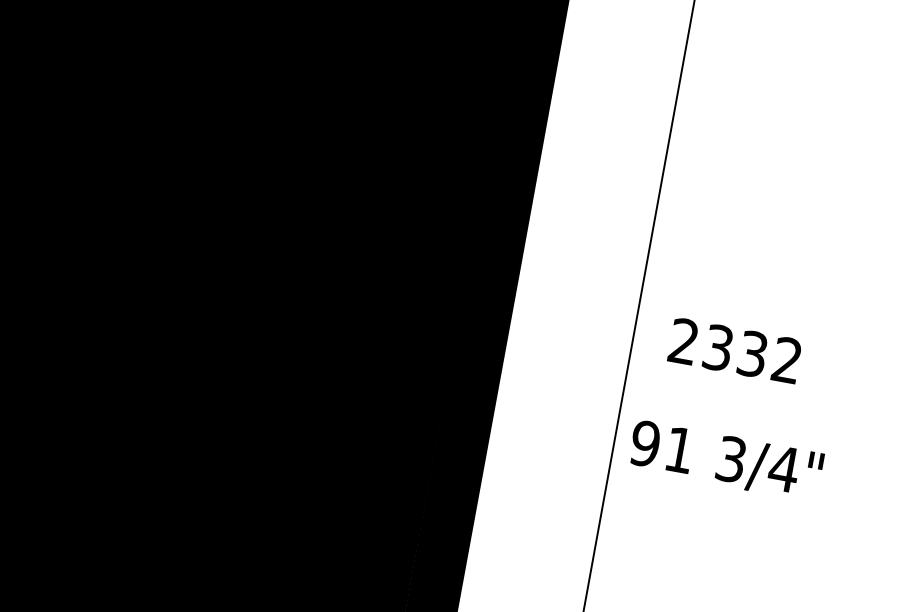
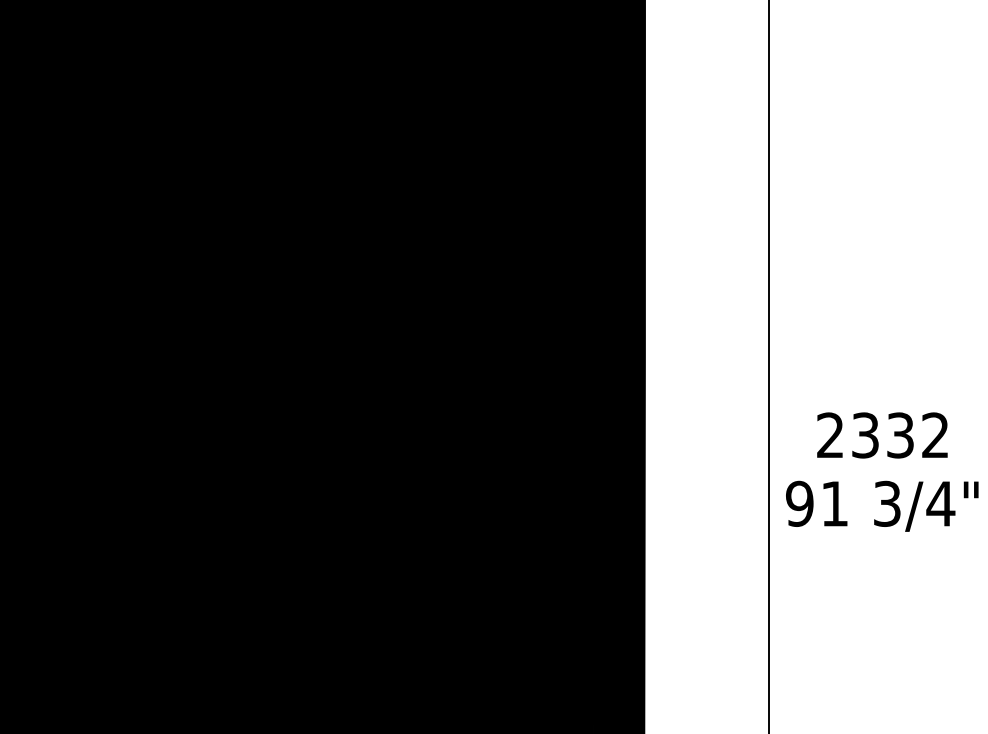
text: (735, 350) -> (882, 435), moved

